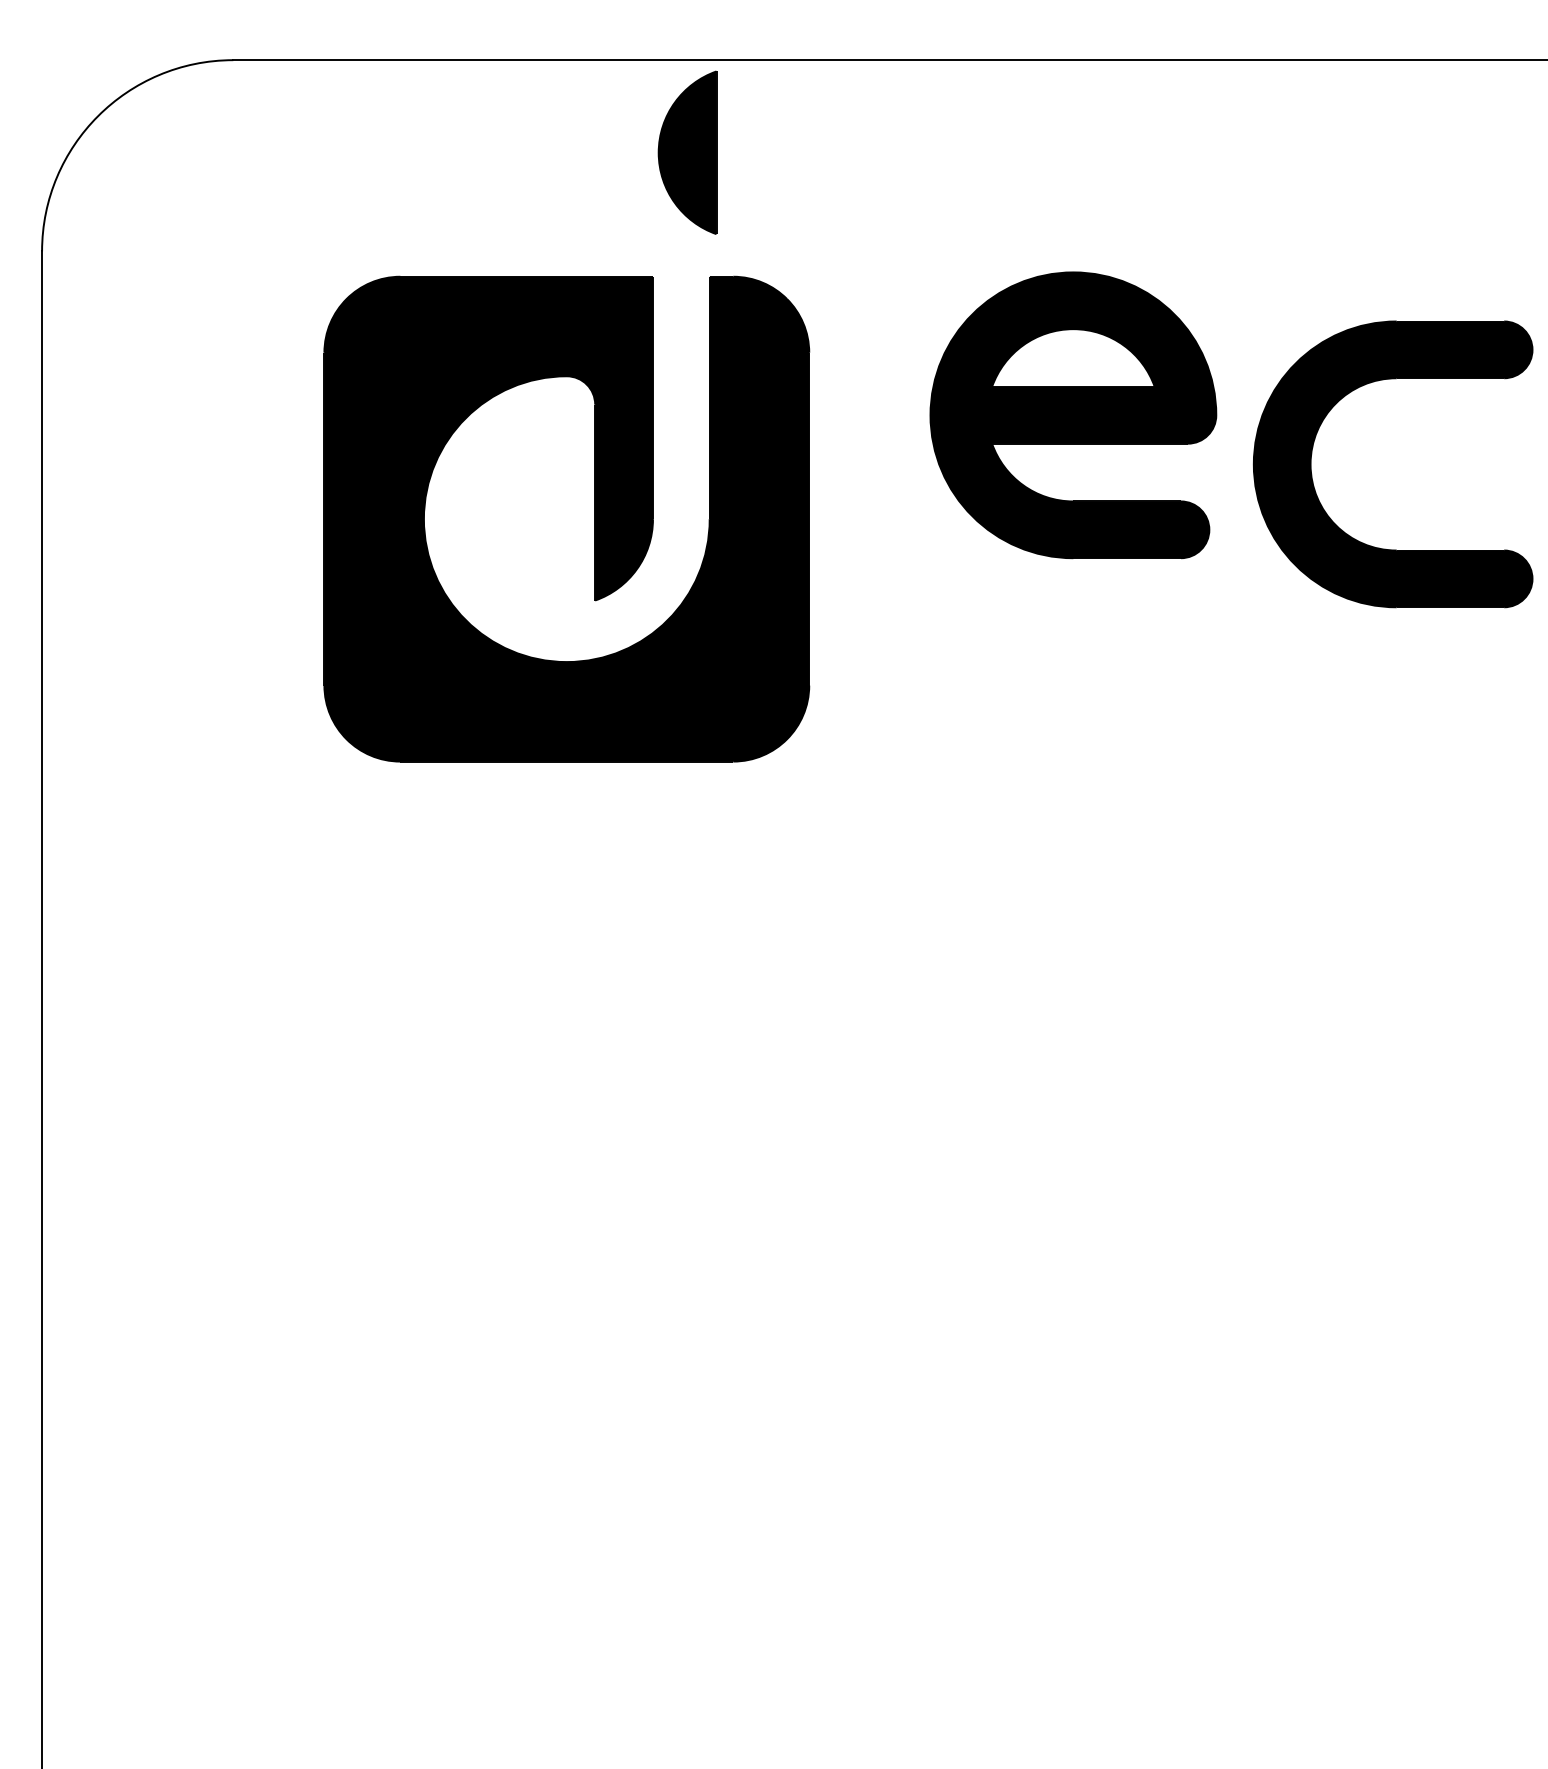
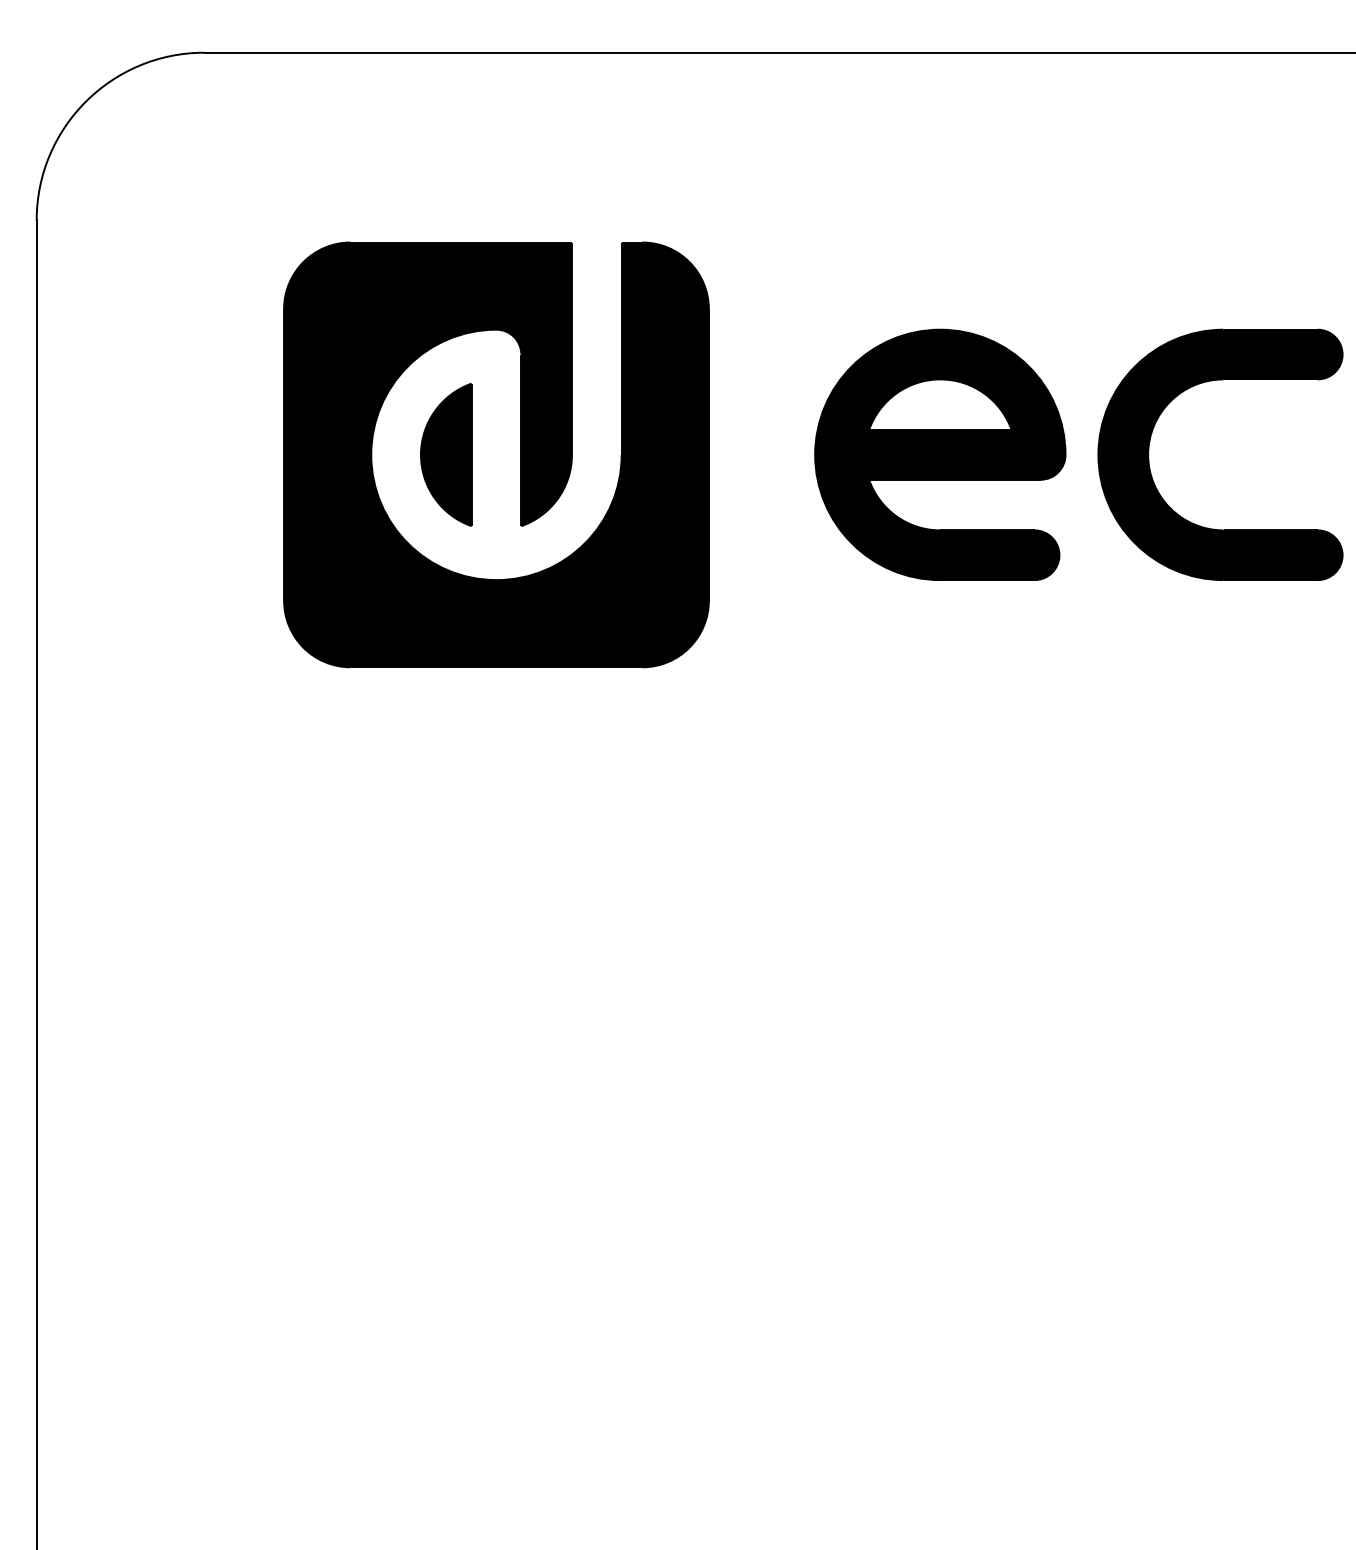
part: (687, 152) -> (446, 454), moved
part: (1073, 414) -> (940, 454), moved
part: (1313, 450) -> (1150, 442), moved

